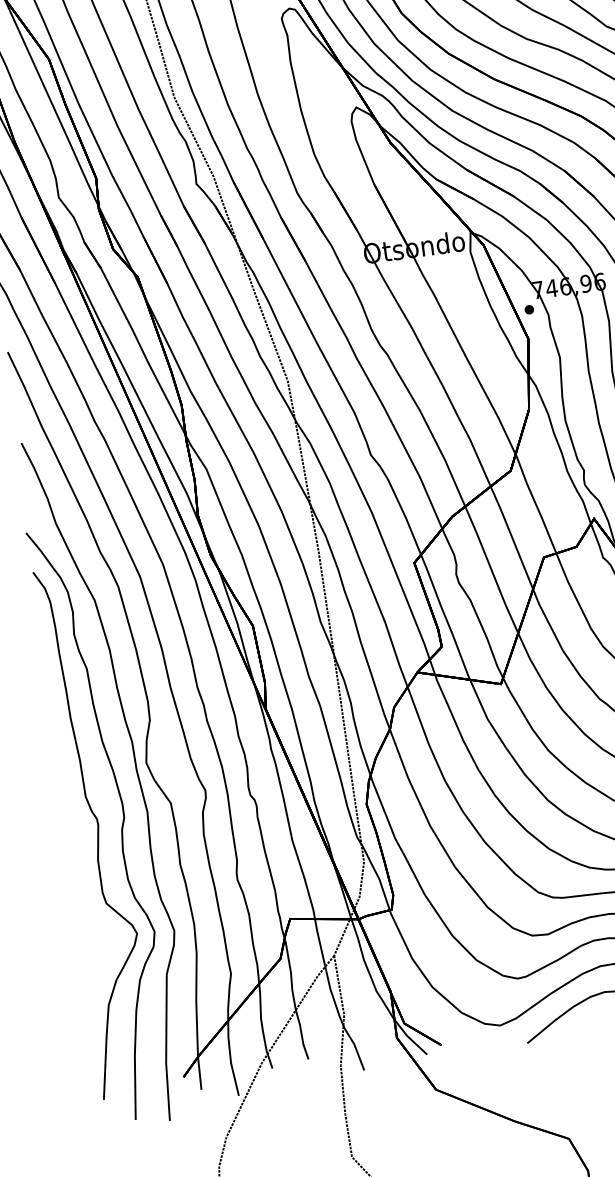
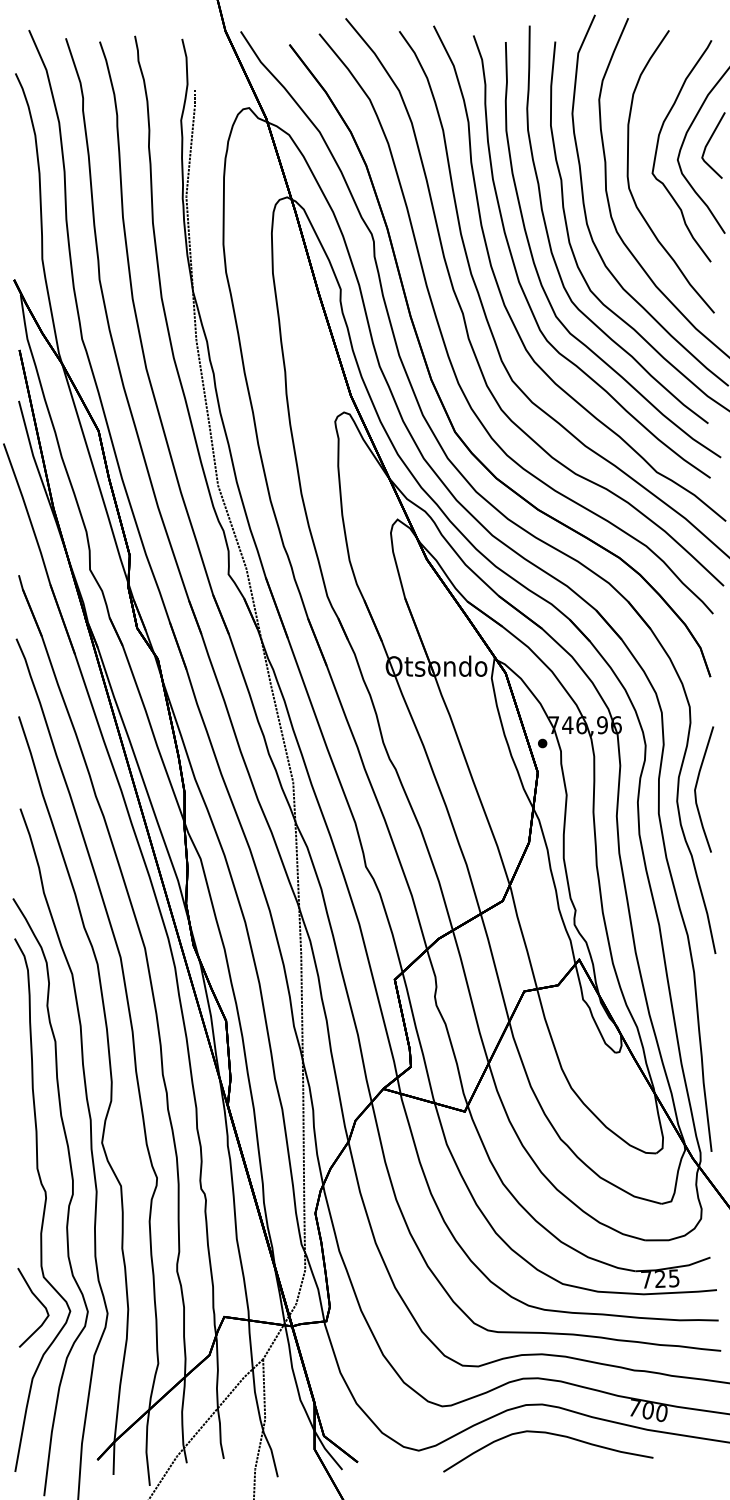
part: (104, 928) -> (38, 1301), added

